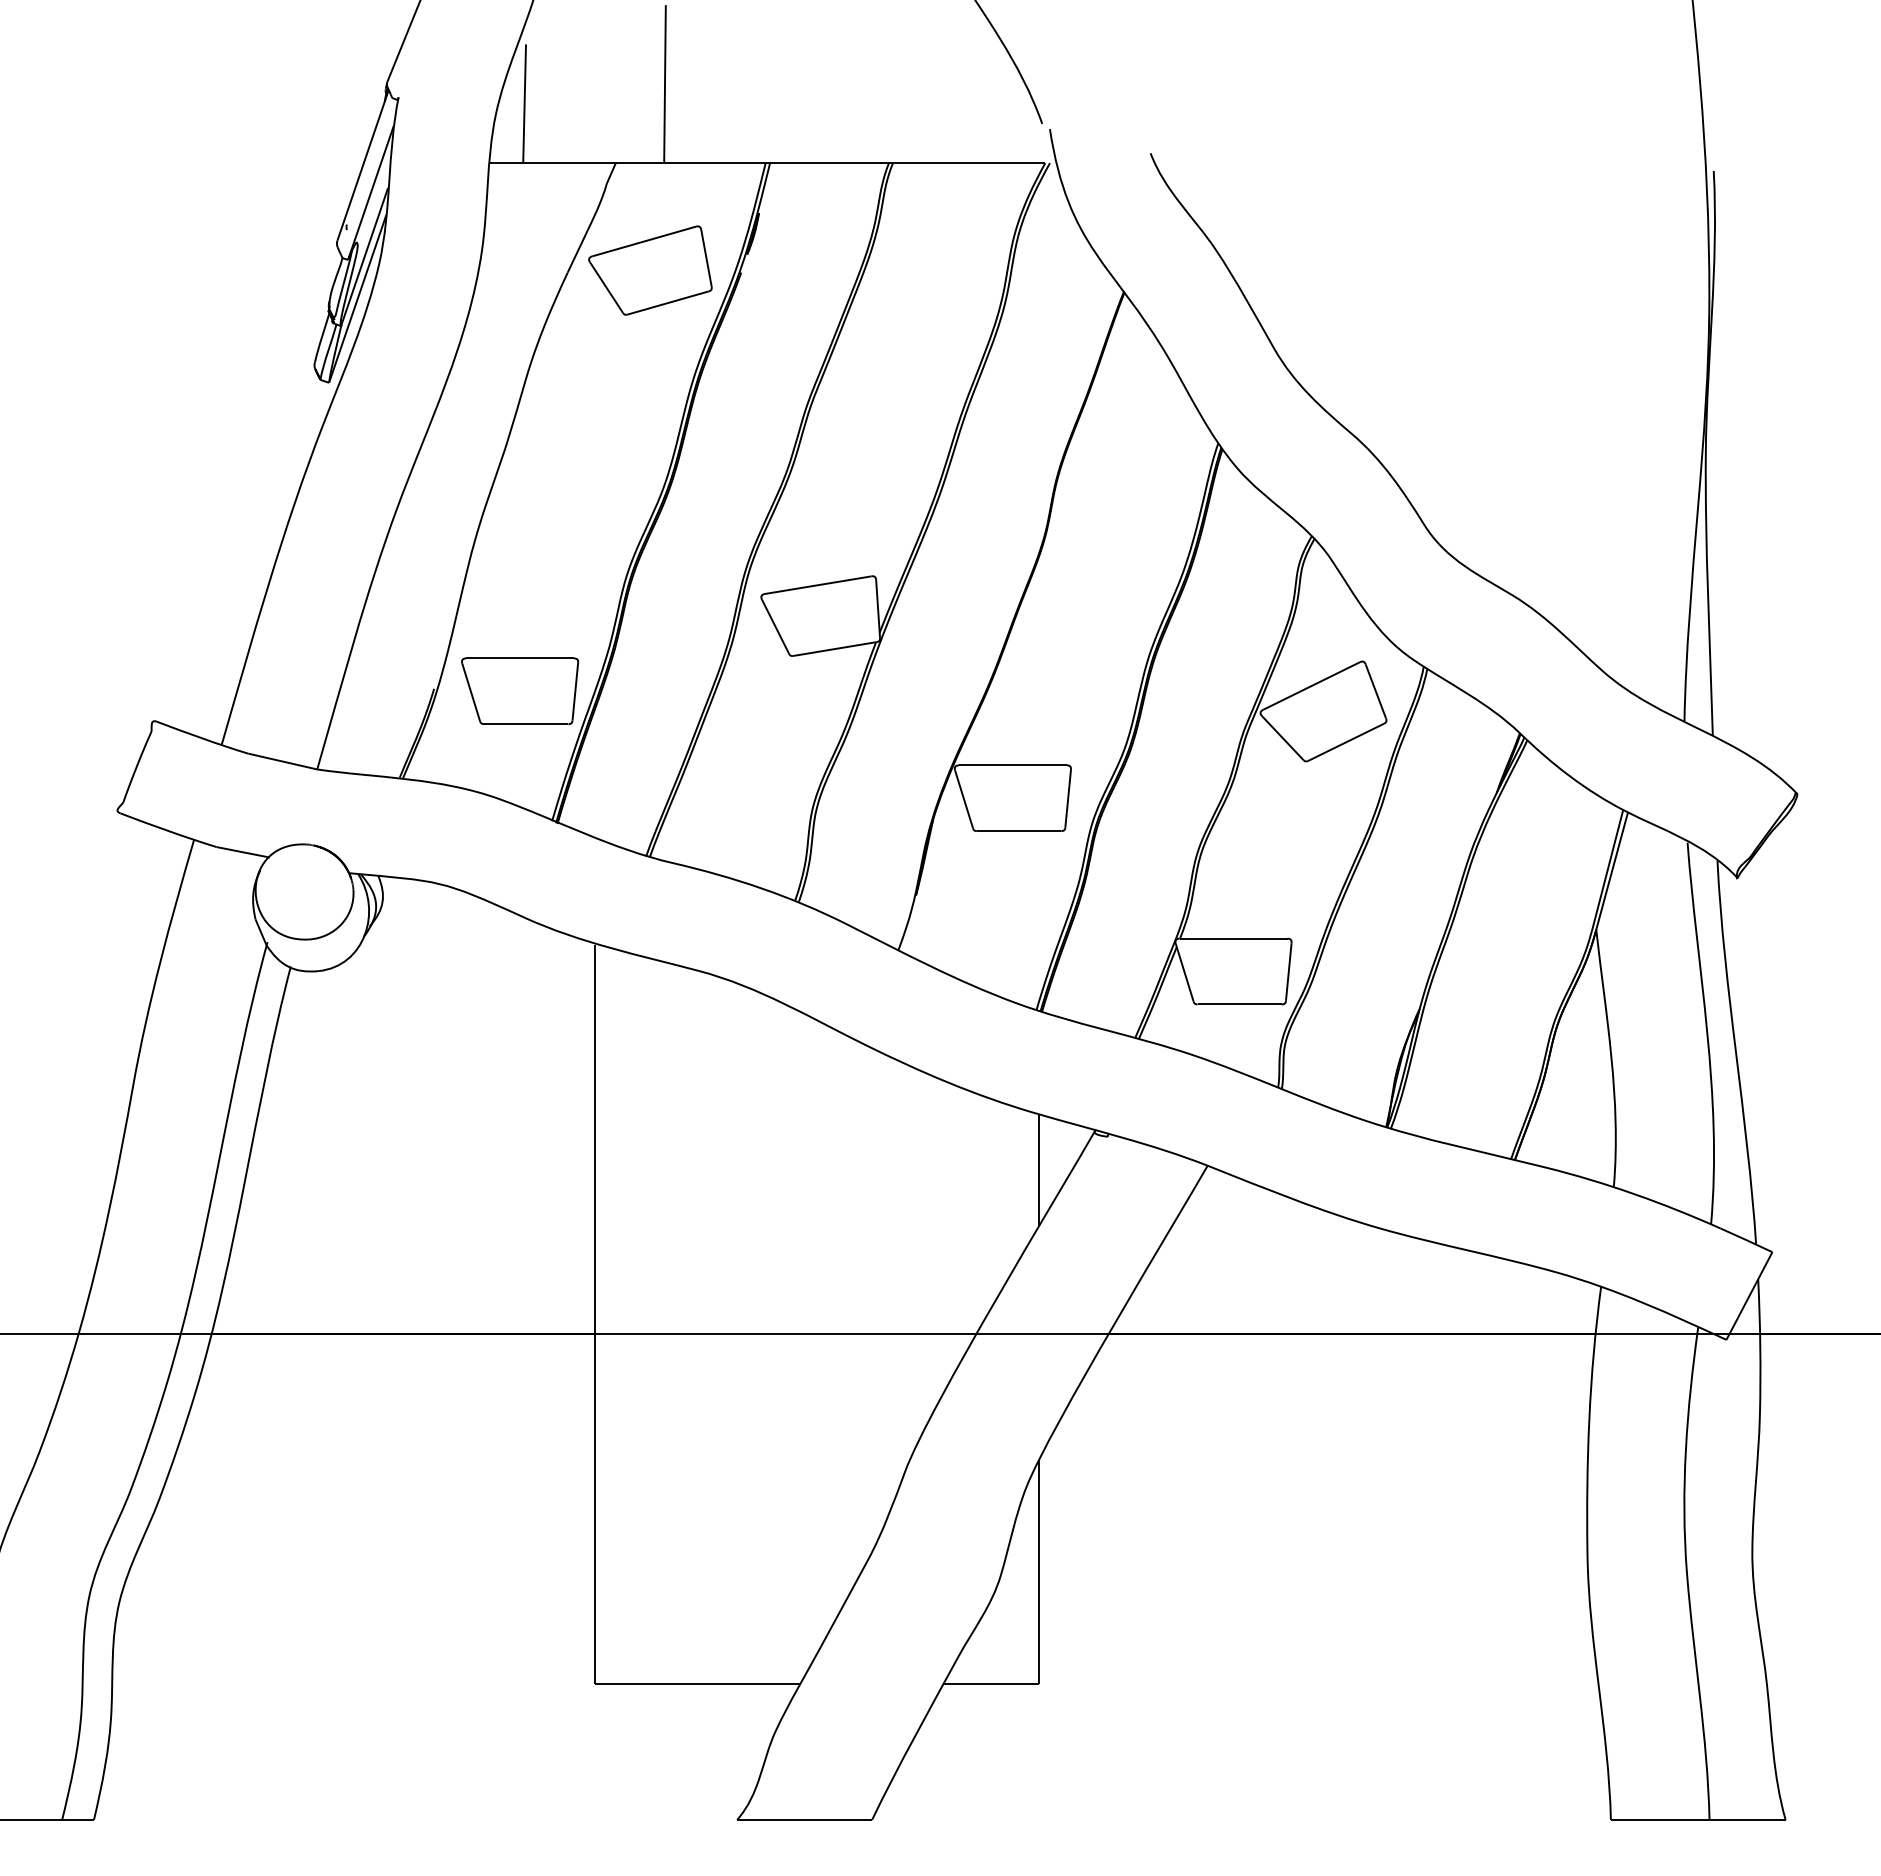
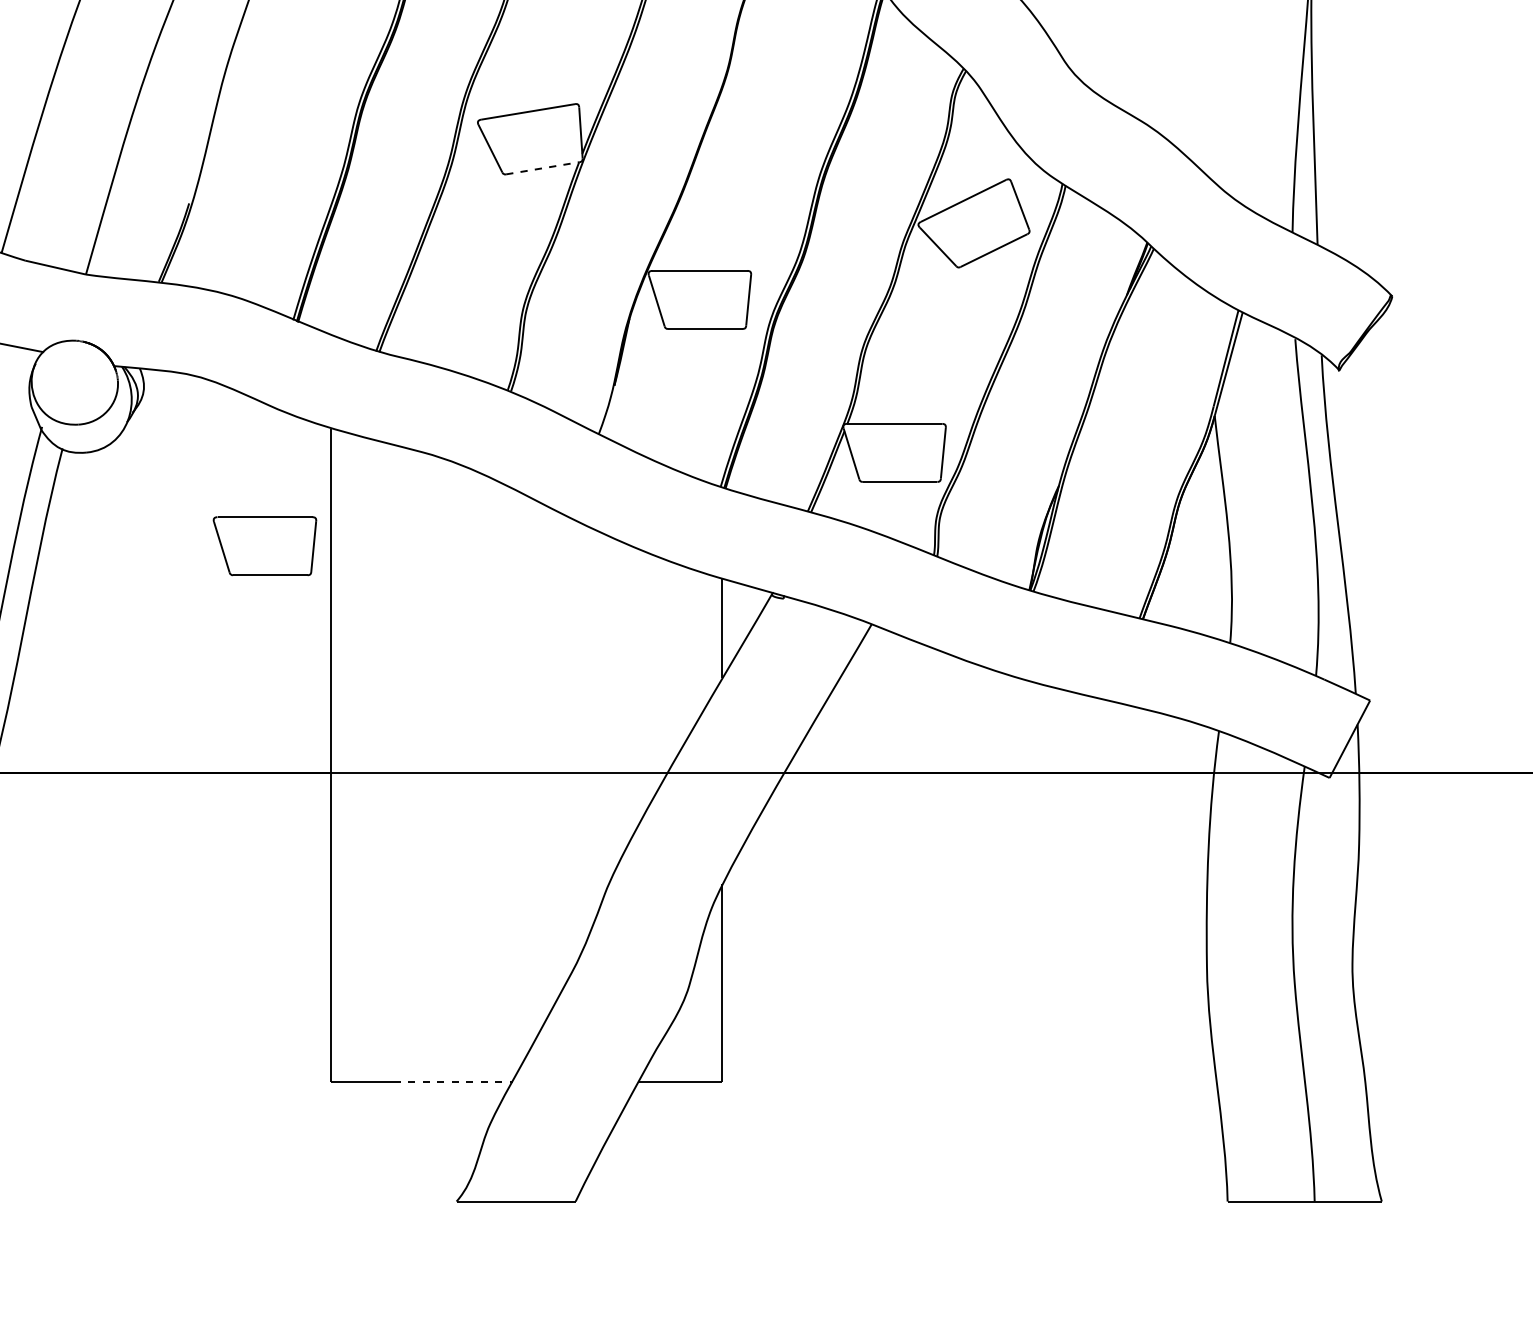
line: (835, 648) -> (543, 167), solid -> dashed
part: (520, 690) -> (265, 545), moved
line: (733, 1684) -> (453, 1082), solid -> dashed

